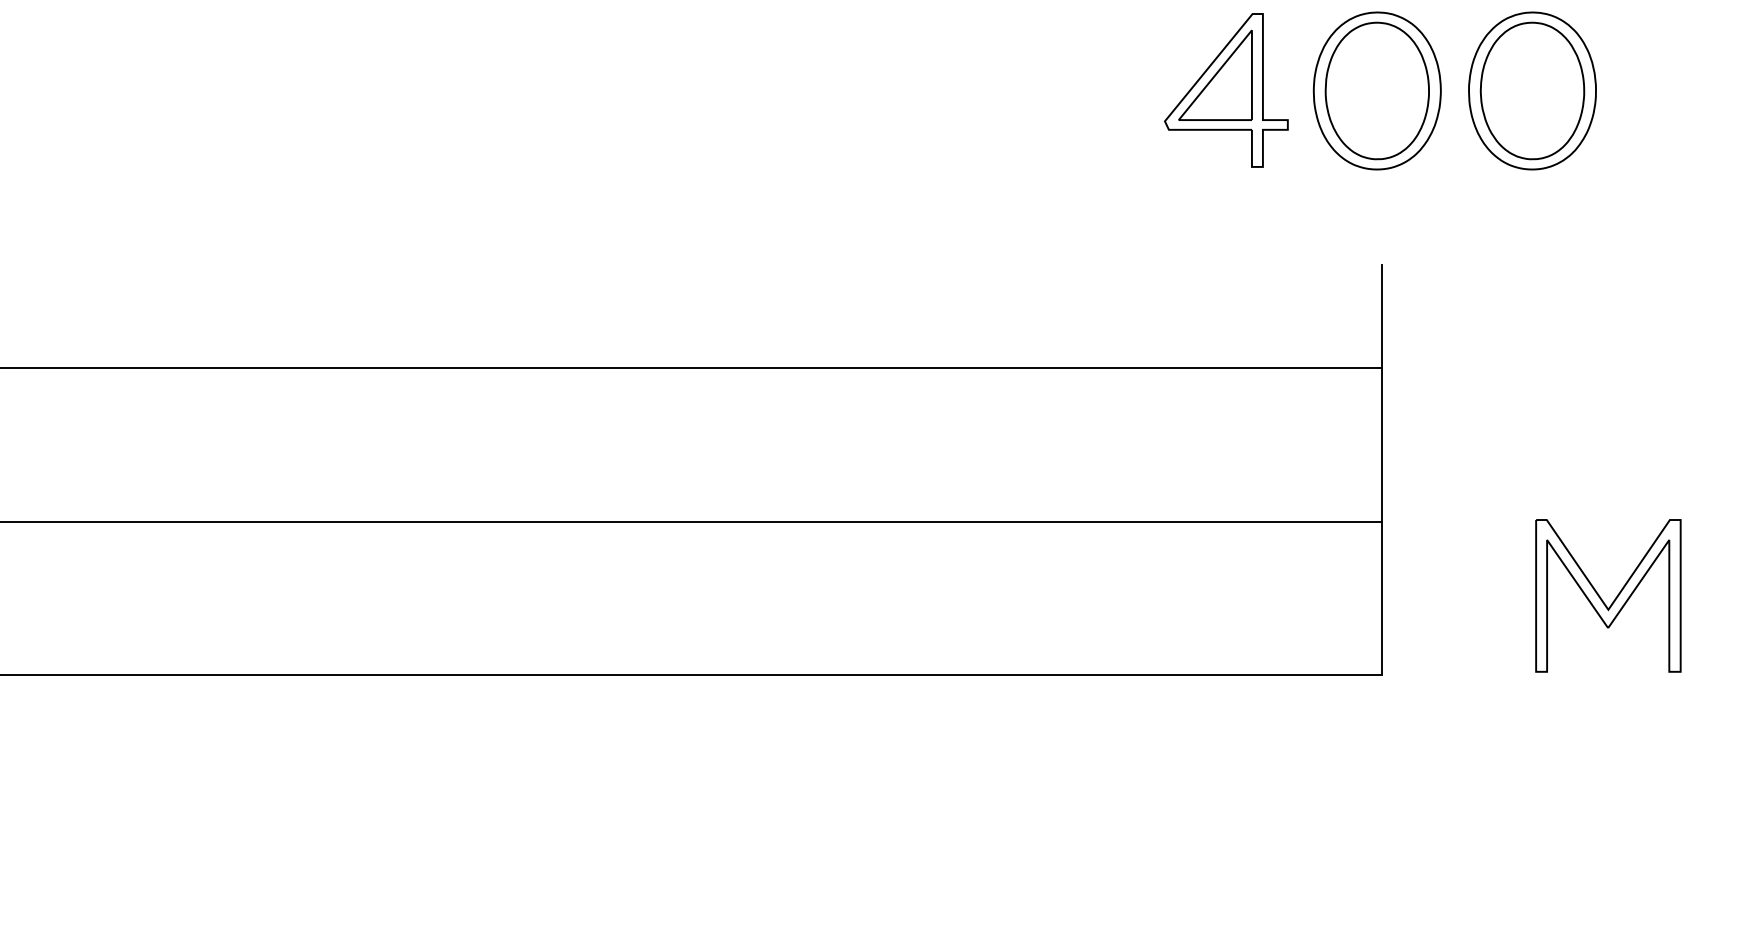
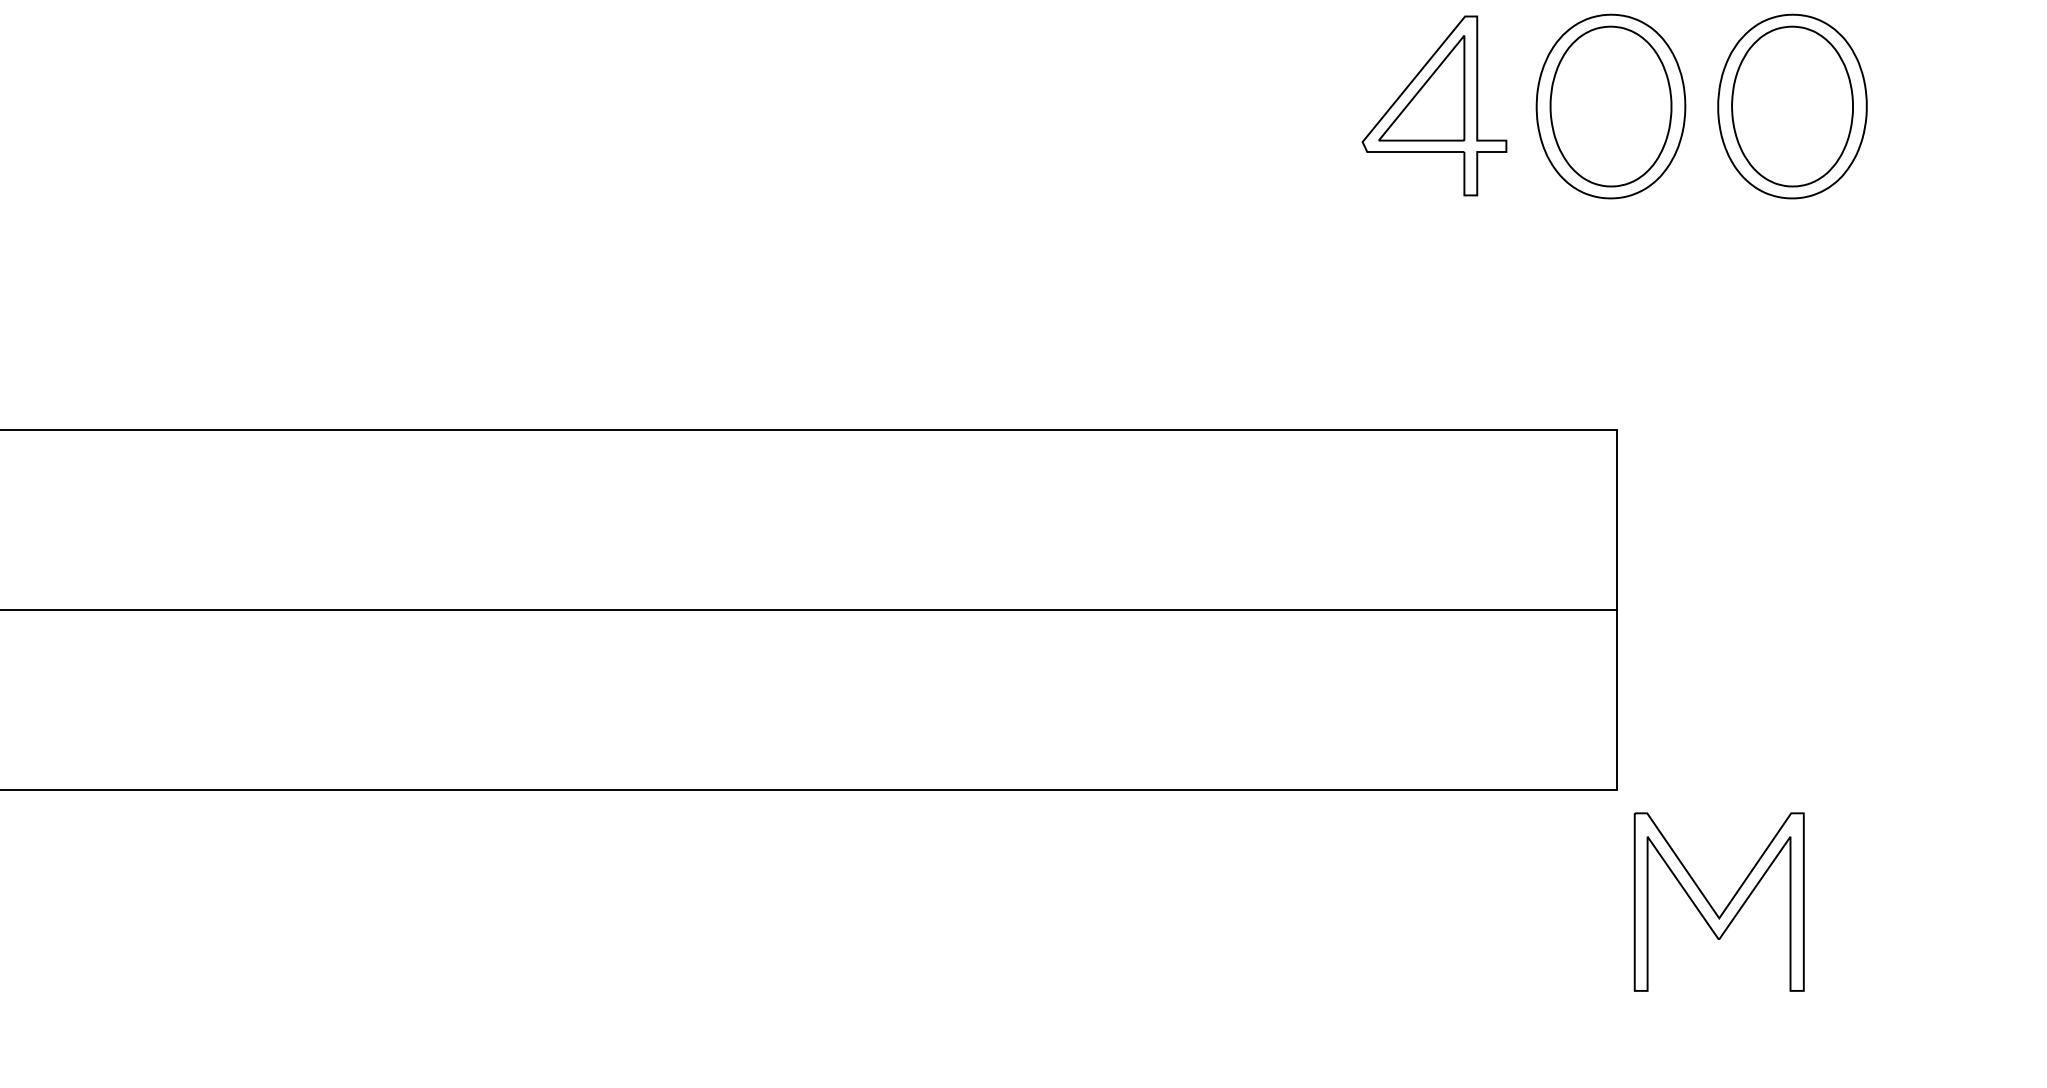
line: (1382, 316) -> (1616, 370), removed
part: (1602, 599) -> (1712, 906), moved

